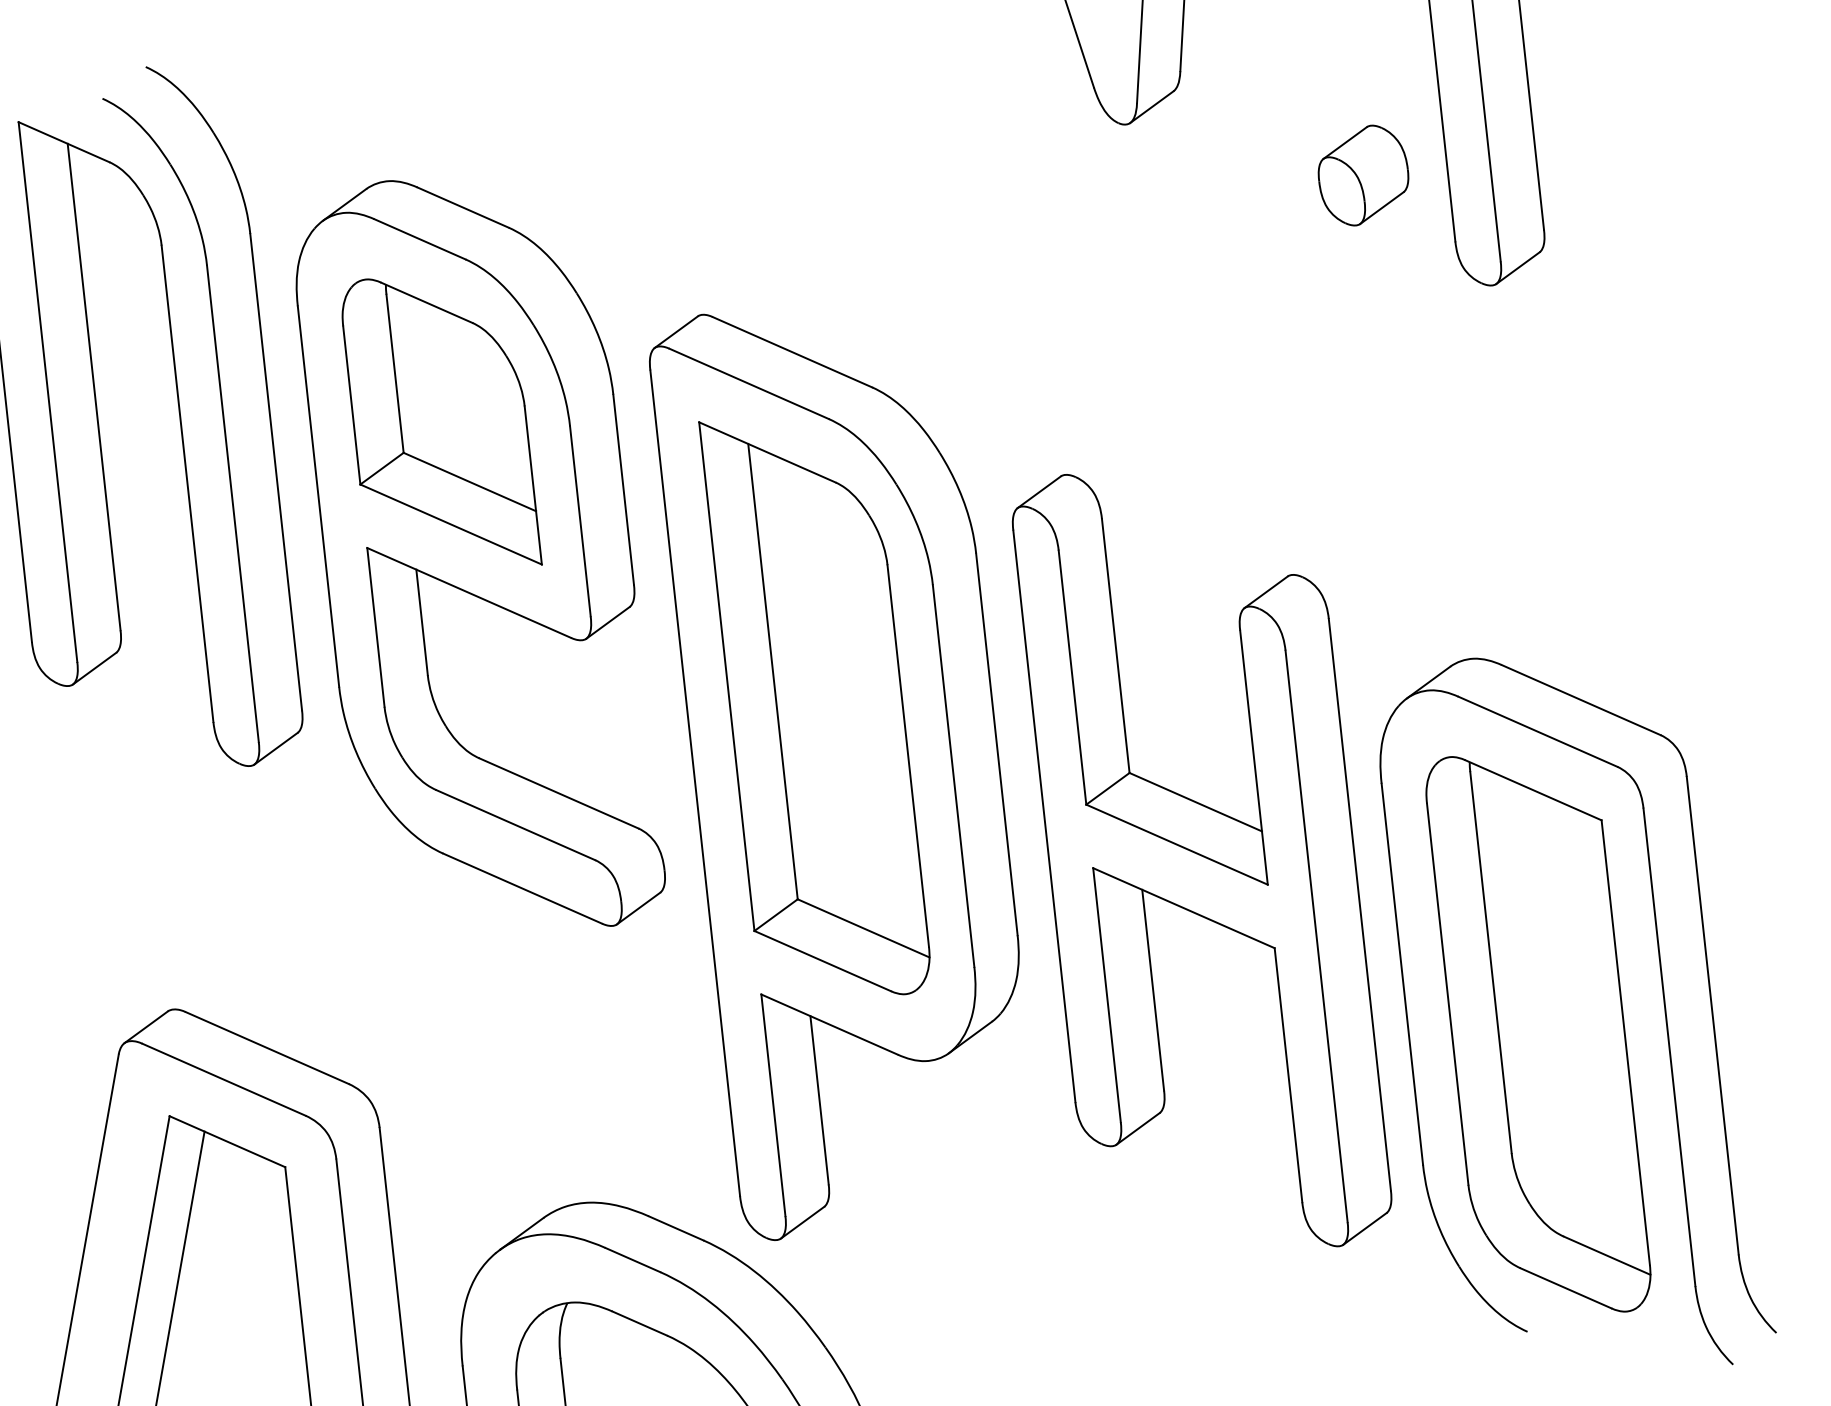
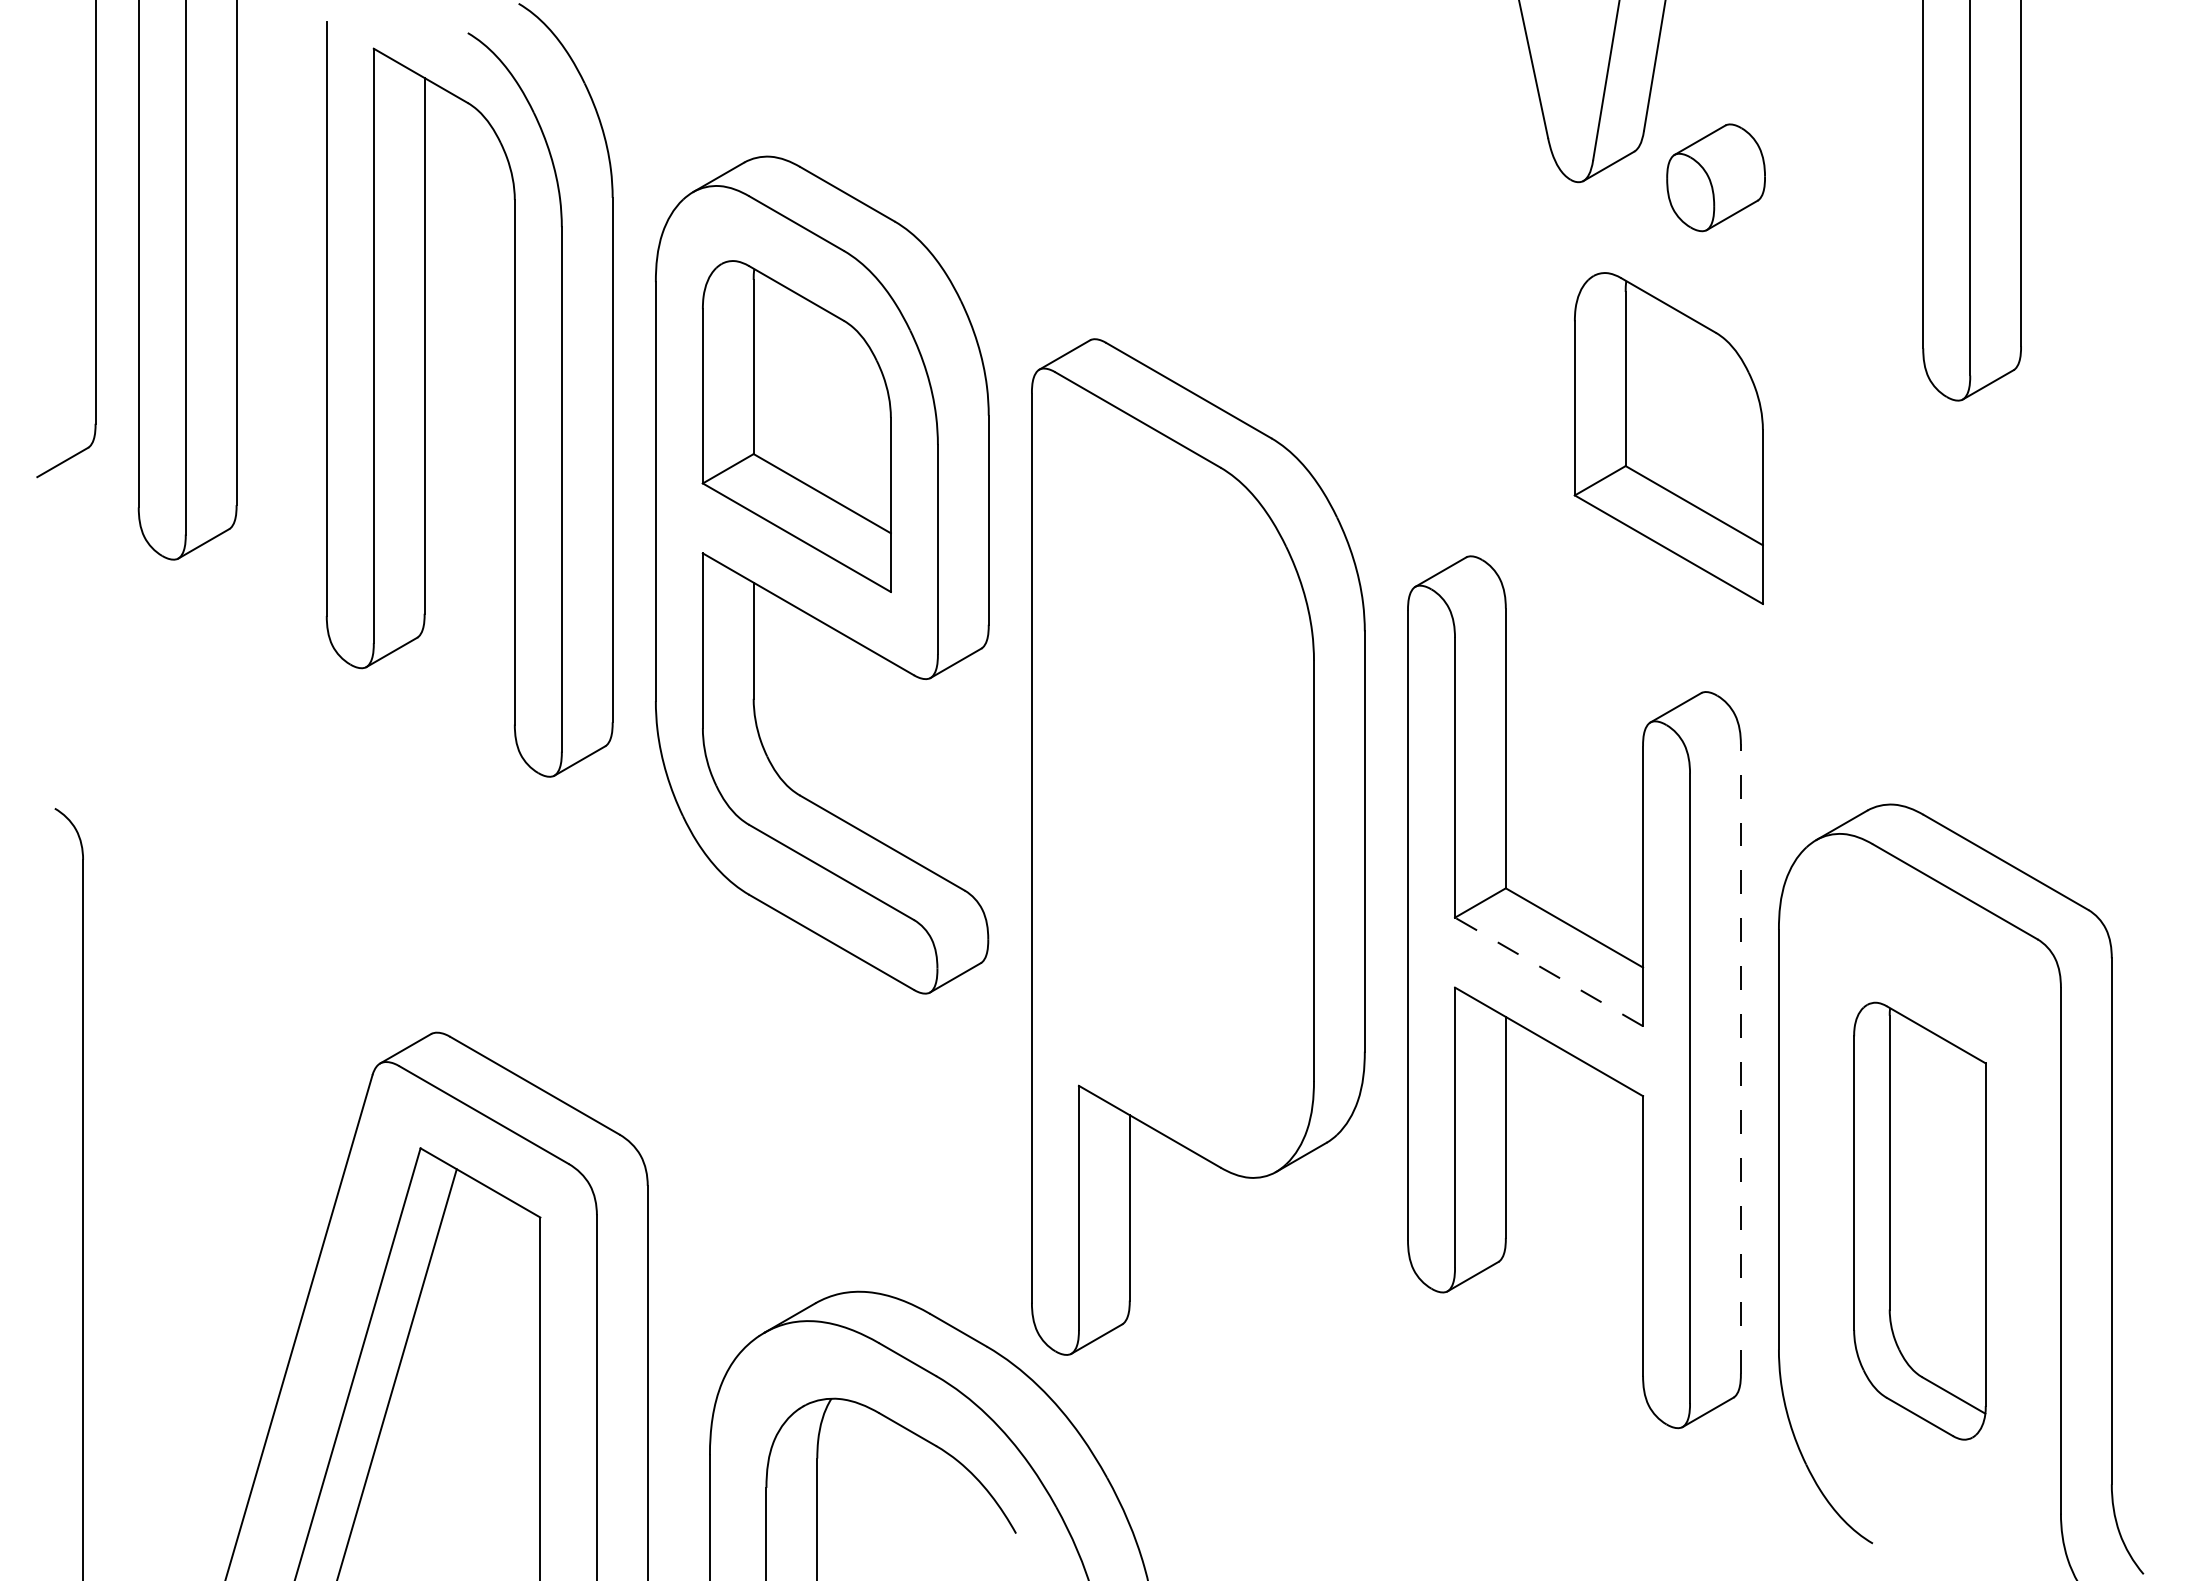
part: (1362, 175) -> (1715, 177), moved
part: (1232, 348) -> (1668, 438), added
part: (816, 706) -> (1172, 778), removed
line: (1177, 844) -> (1549, 971), solid -> dashed
line: (1359, 904) -> (1740, 1058), solid -> dashed
part: (1538, 1034) -> (1919, 1221), size x0.7

